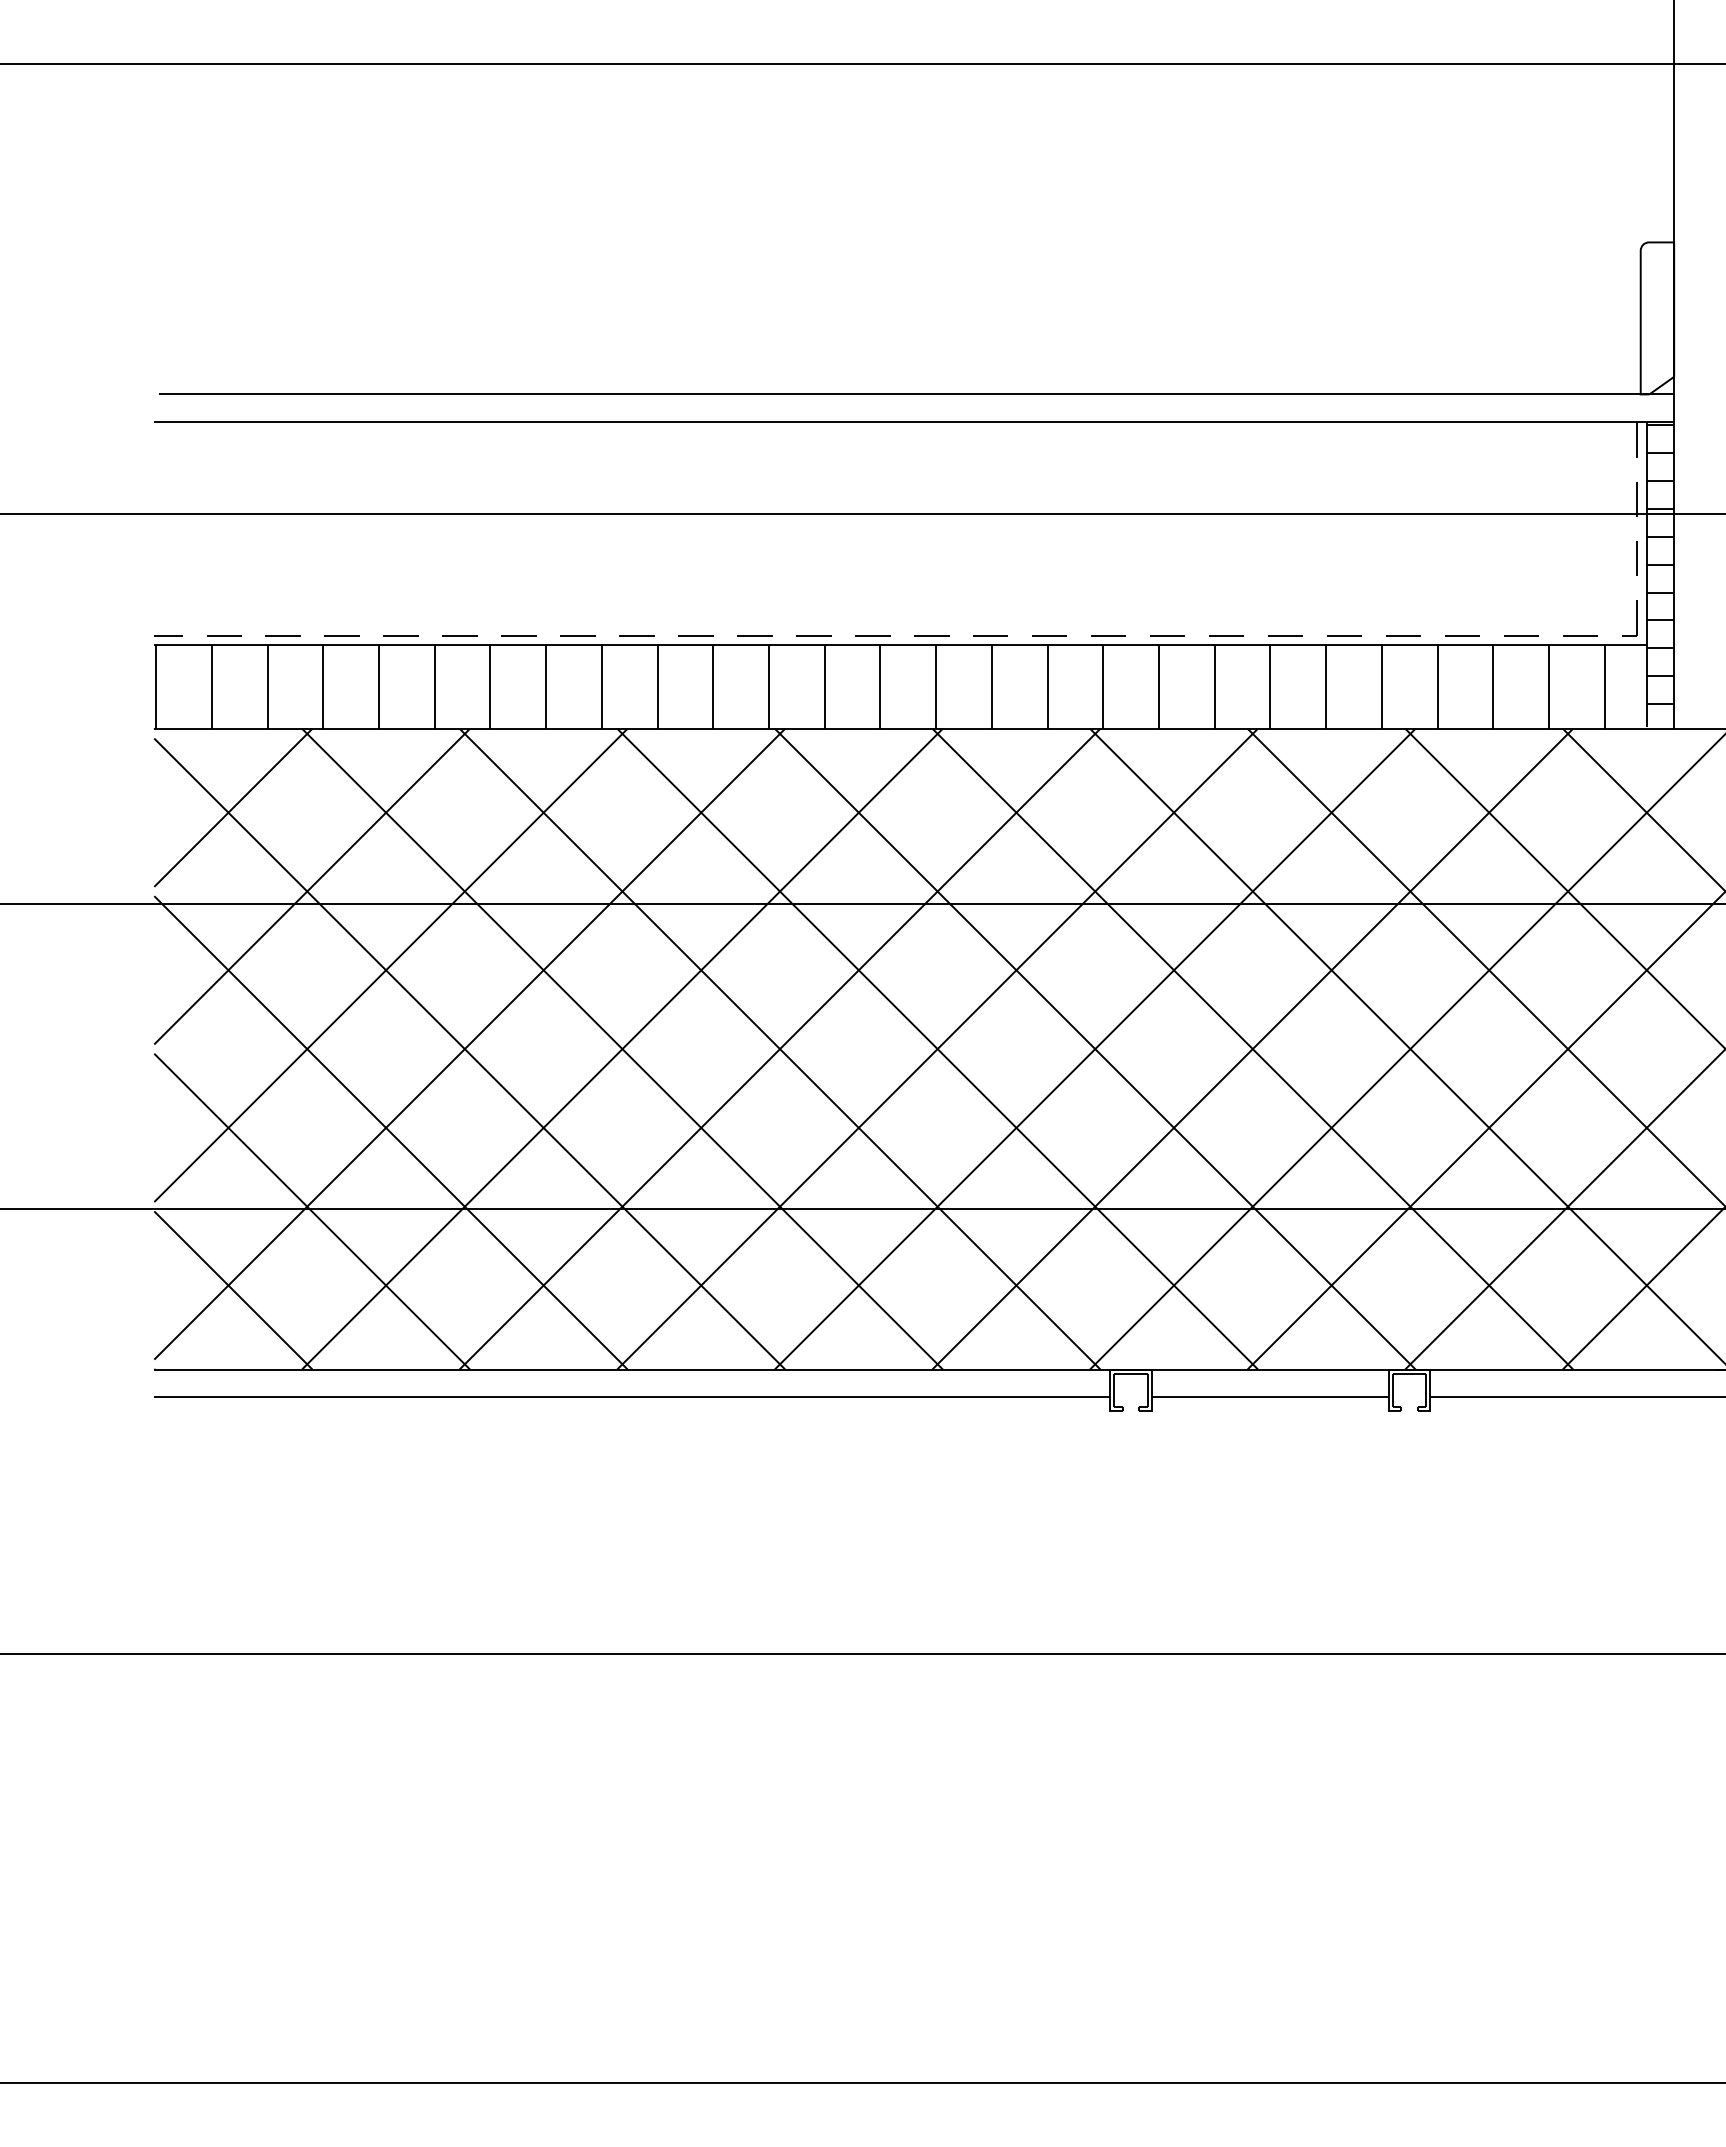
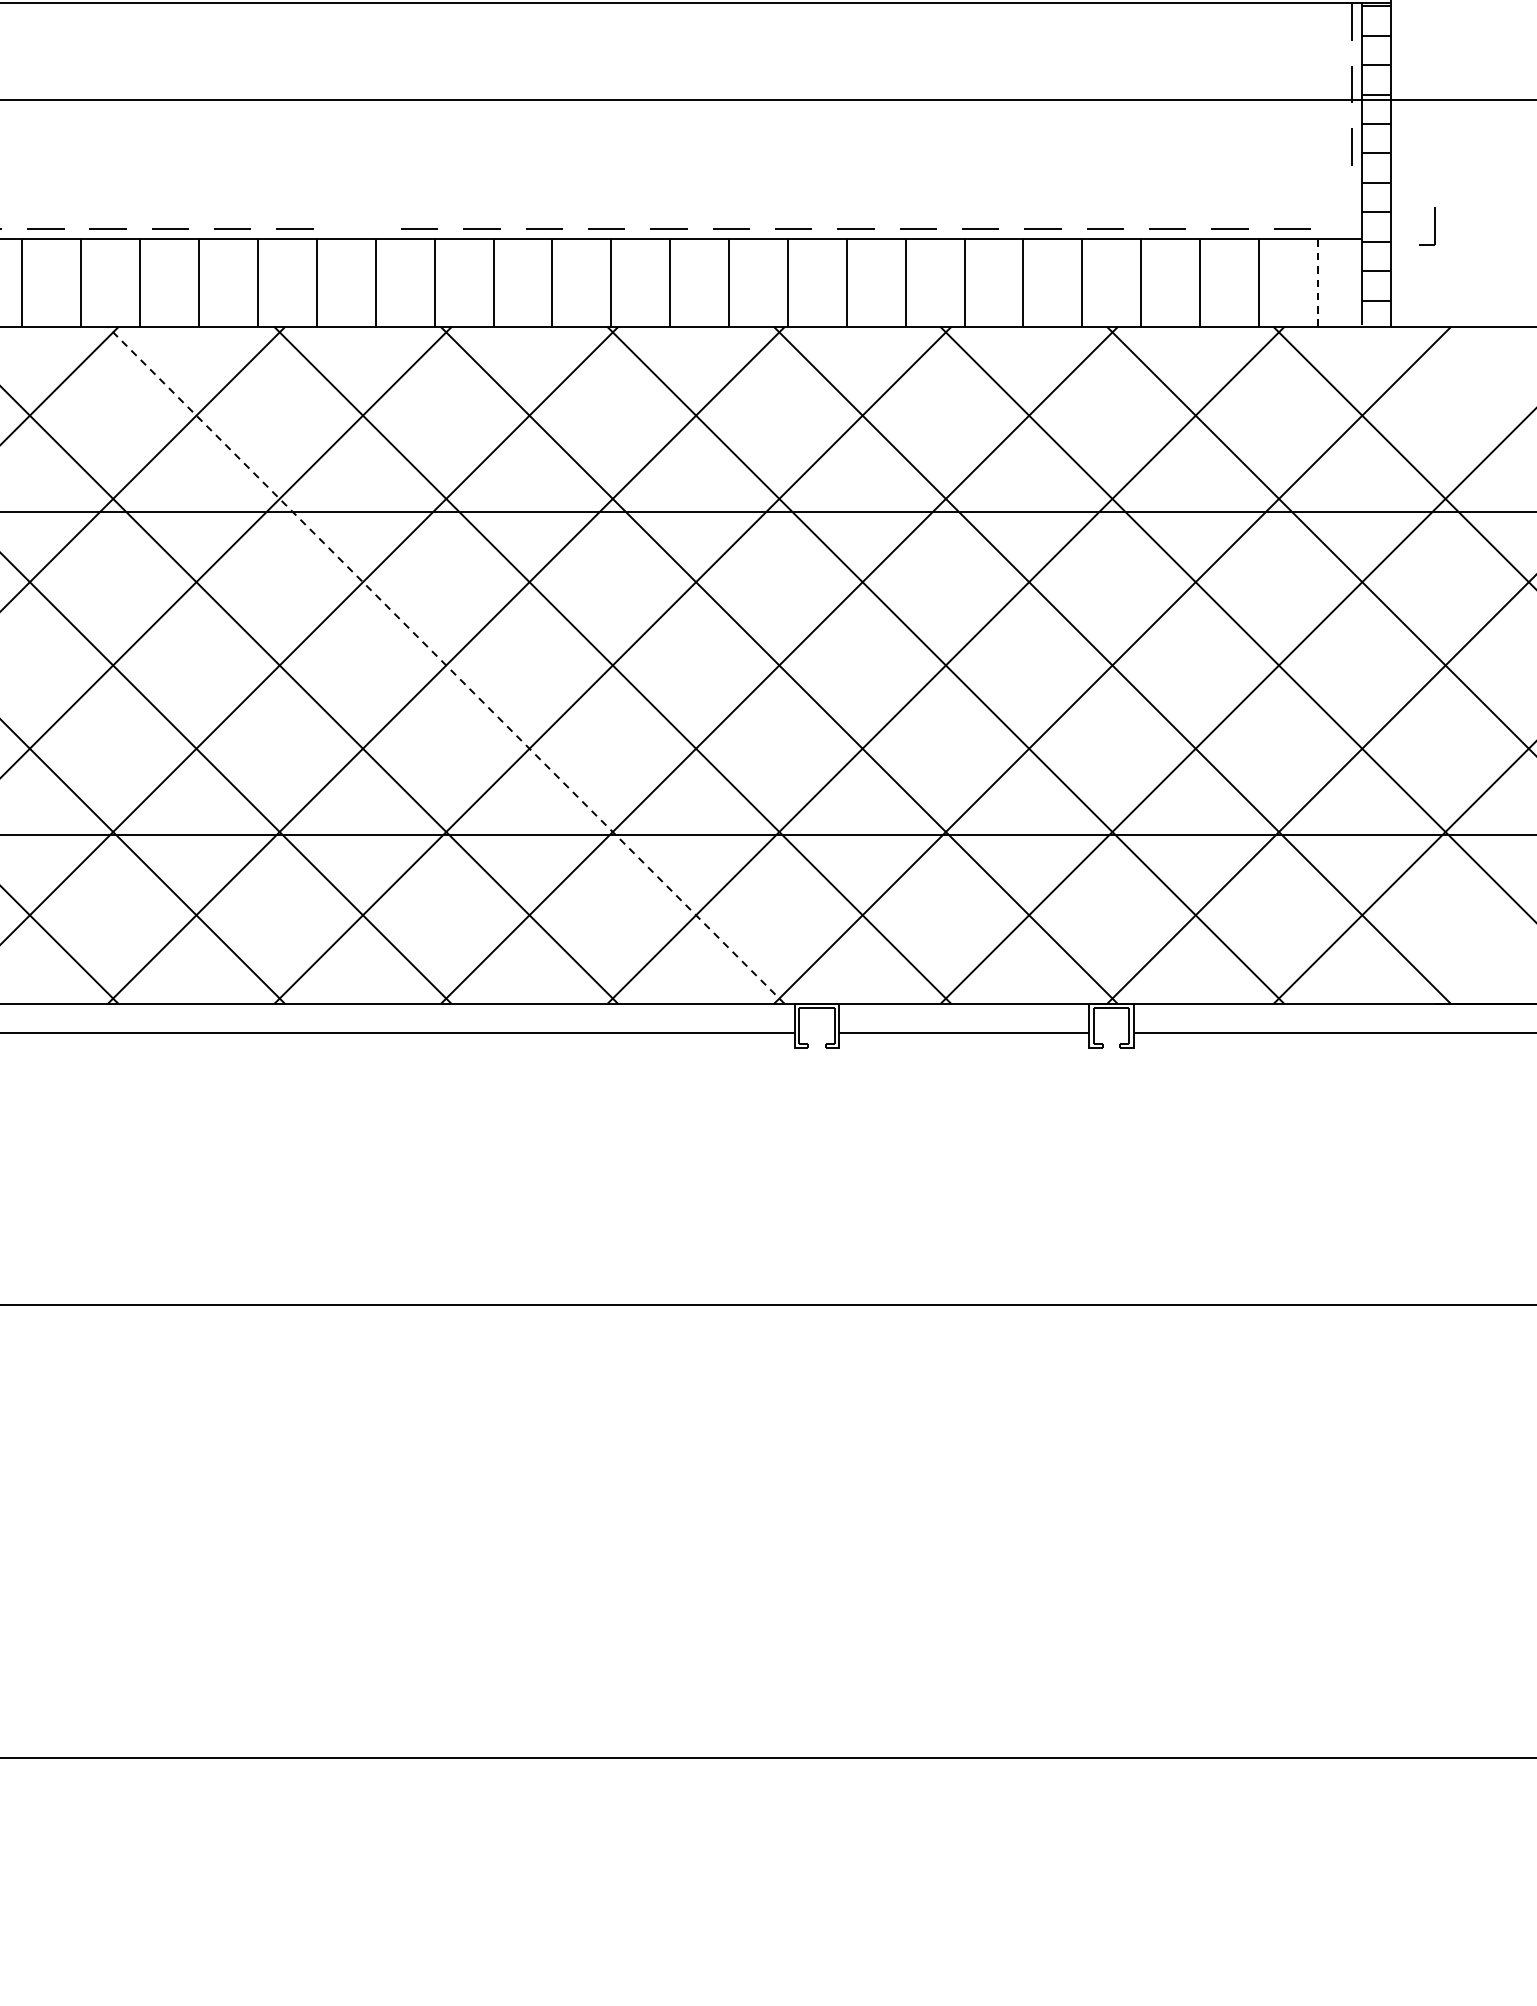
part: (1636, 618) -> (1434, 227), moved
line: (695, 635) -> (356, 228), removed
line: (1604, 686) -> (1317, 282), solid -> dashed
line: (779, 1048) -> (445, 664), solid -> dashed

